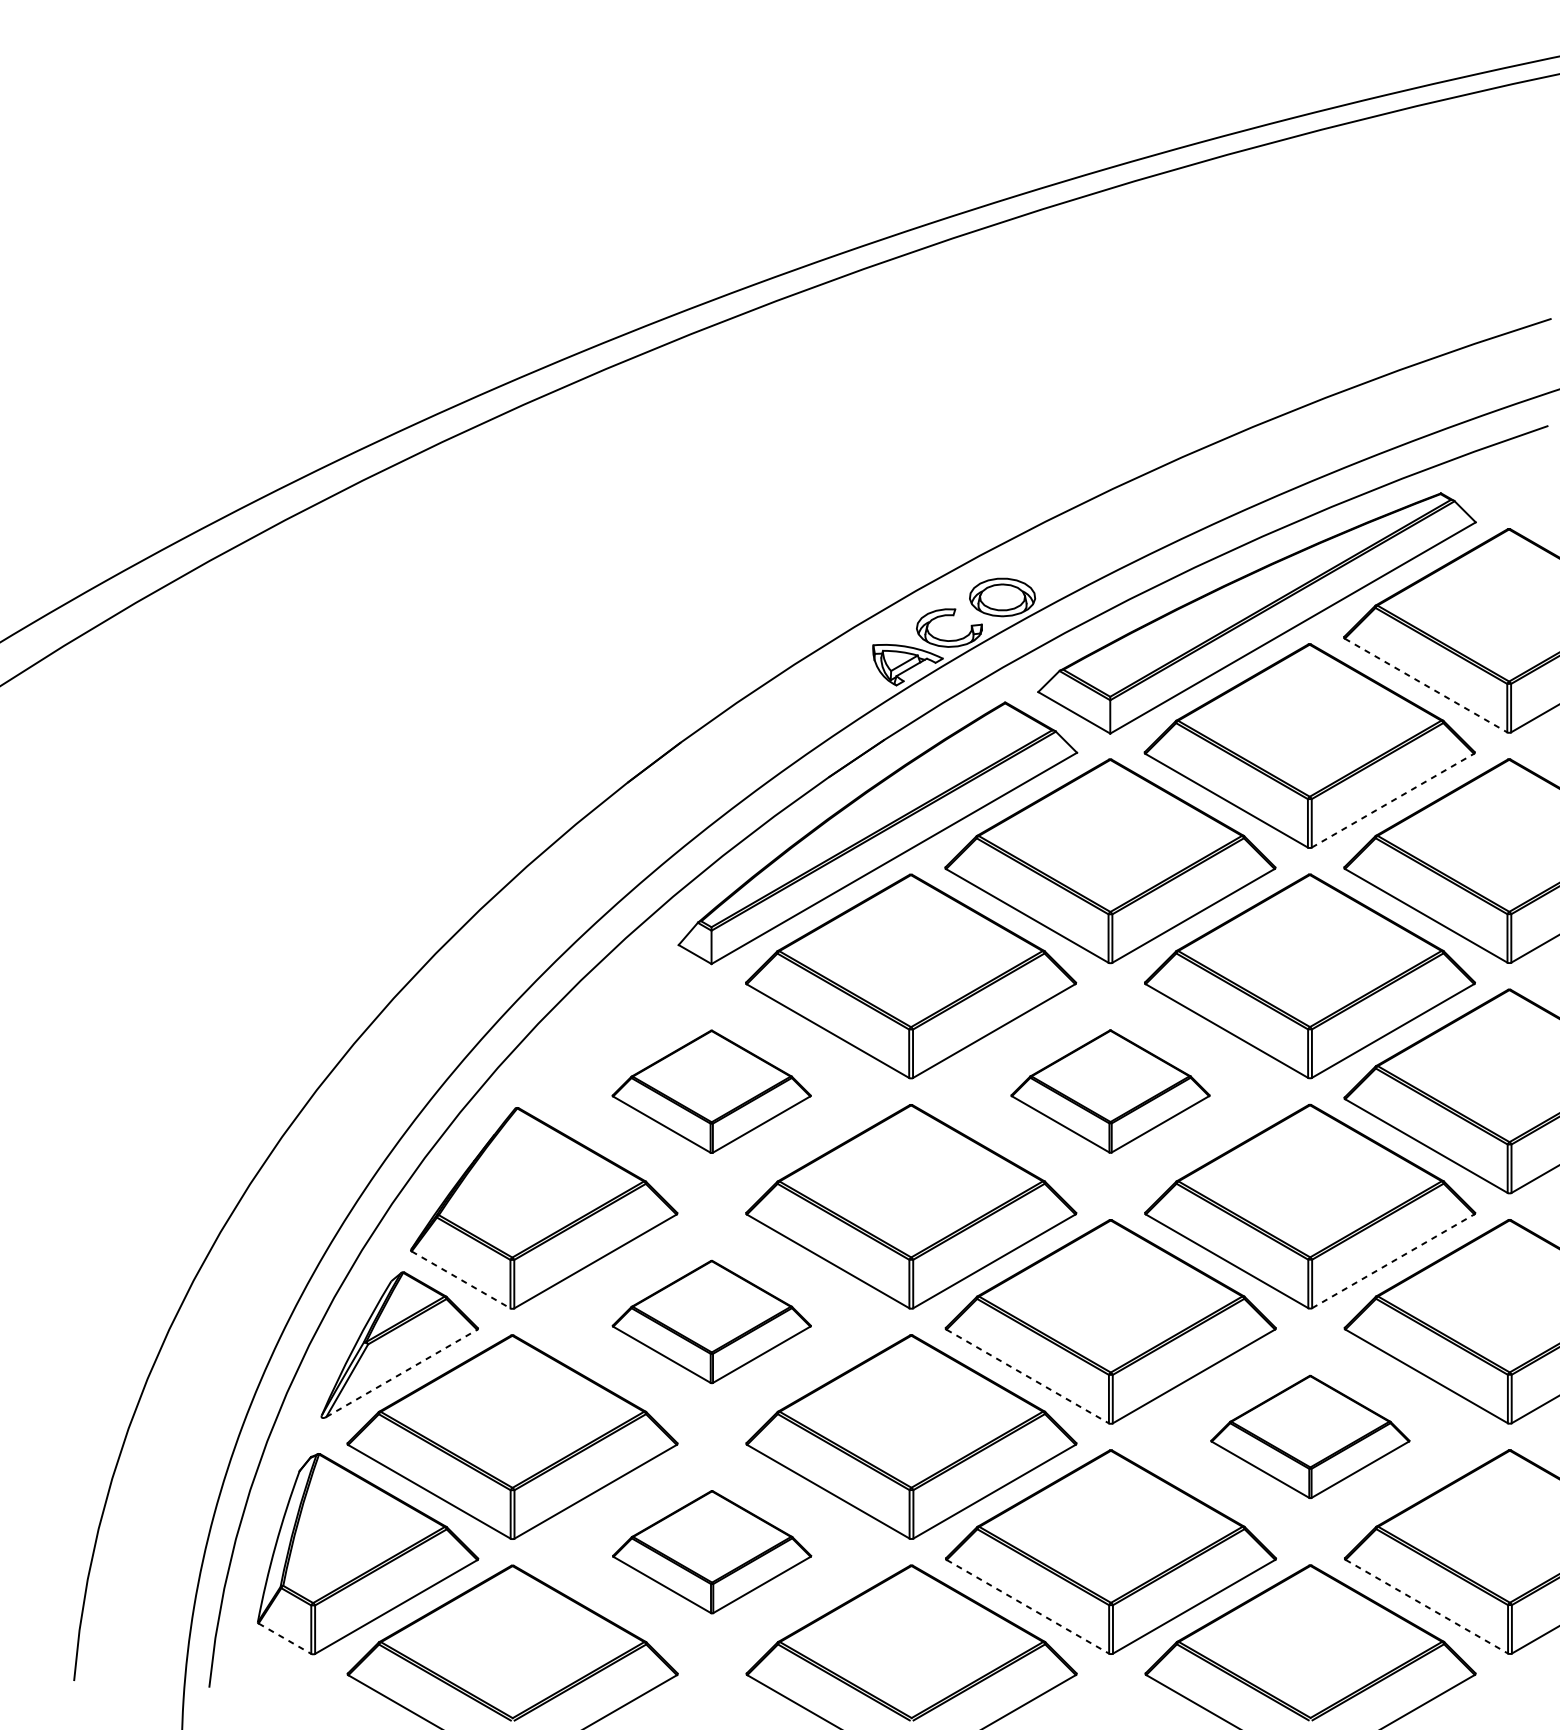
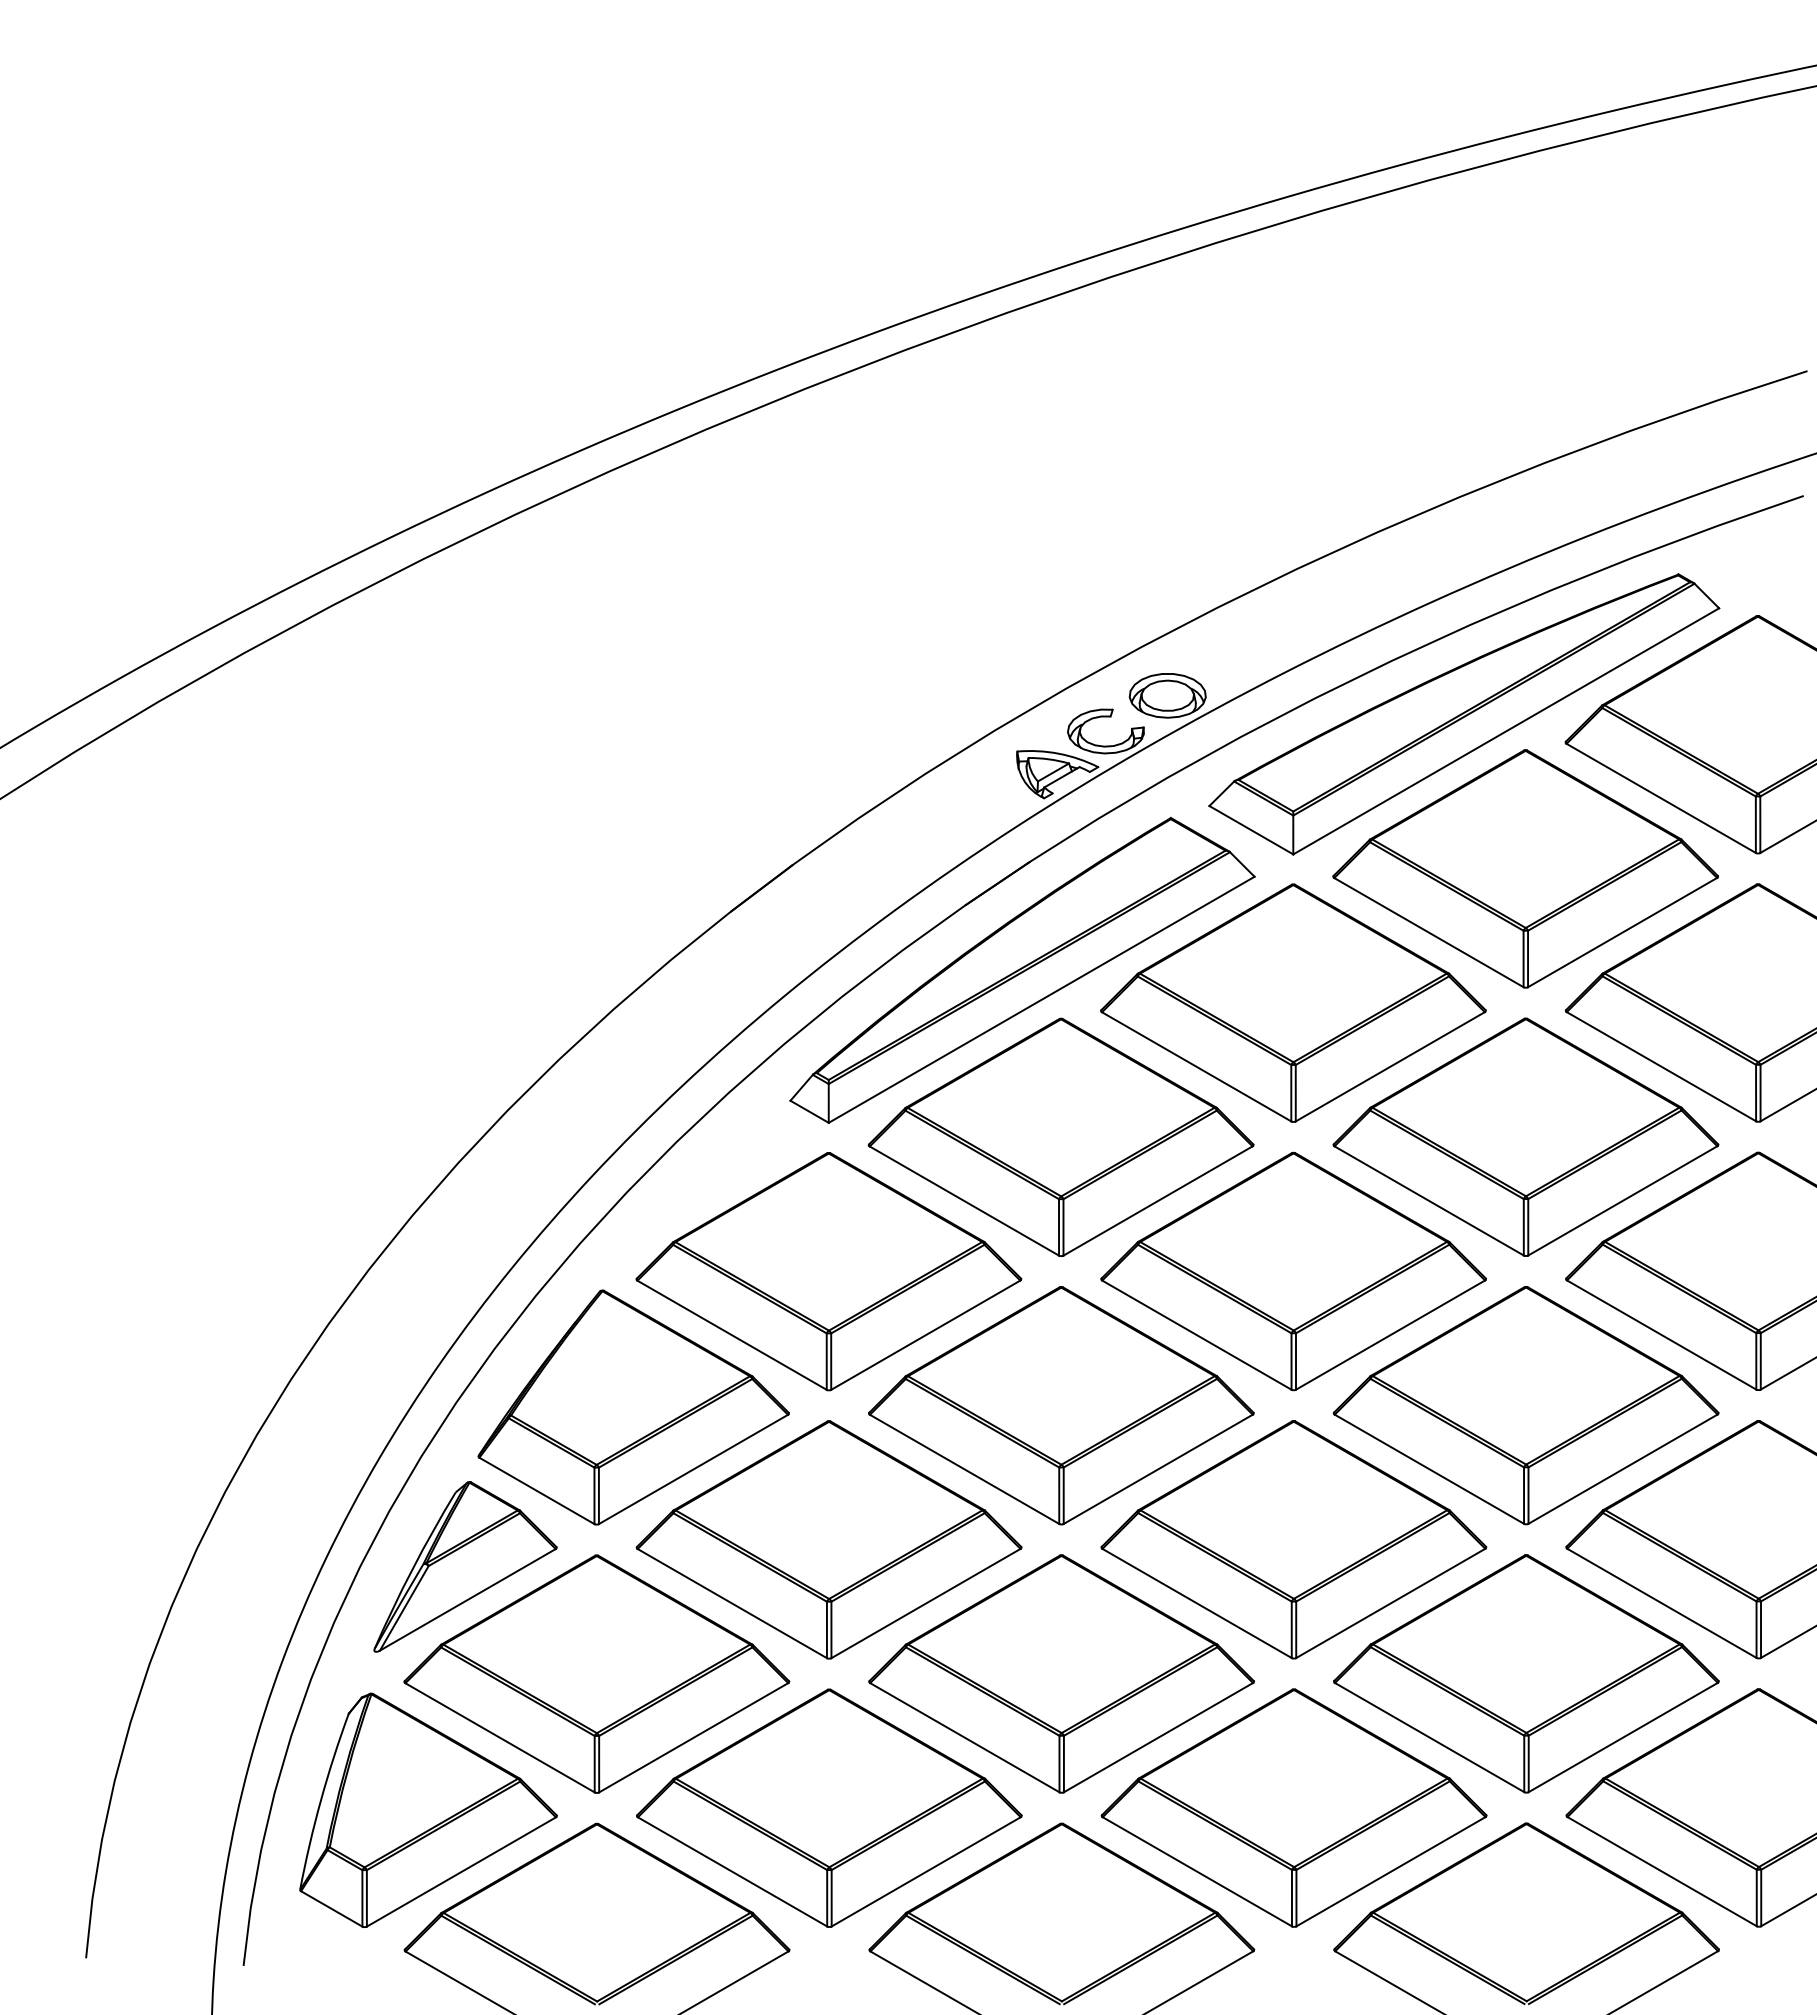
line: (1426, 685) -> (1661, 798), dashed -> solid
line: (1393, 800) -> (1623, 932), dashed -> solid
part: (711, 1091) -> (828, 1271), size x1.67
part: (1110, 1091) -> (1293, 1271), size x1.67
line: (1393, 1260) -> (1623, 1468), dashed -> solid
line: (461, 1280) -> (537, 1491), dashed -> solid
part: (711, 1321) -> (828, 1539), size x1.67
line: (401, 1373) -> (467, 1599), dashed -> solid
line: (1028, 1376) -> (1197, 1603), dashed -> solid
part: (1310, 1436) -> (1526, 1673), size x1.67
part: (712, 1551) -> (829, 1807), size x1.67
line: (1427, 1606) -> (1662, 1871), dashed -> solid
line: (1028, 1607) -> (1197, 1872), dashed -> solid
line: (285, 1639) -> (332, 1909), dashed -> solid

